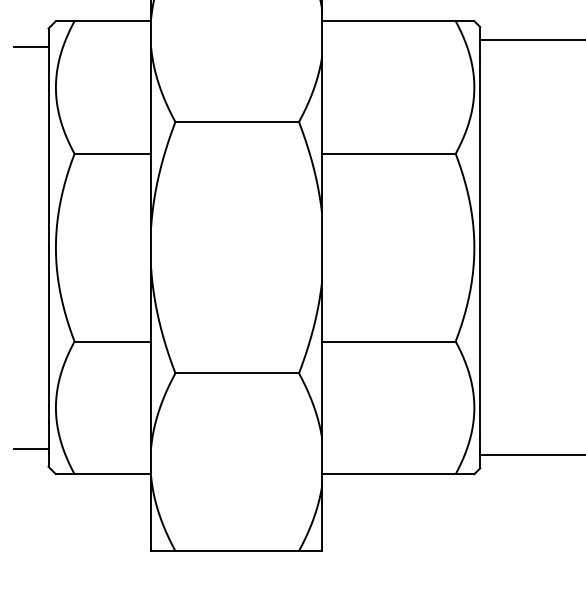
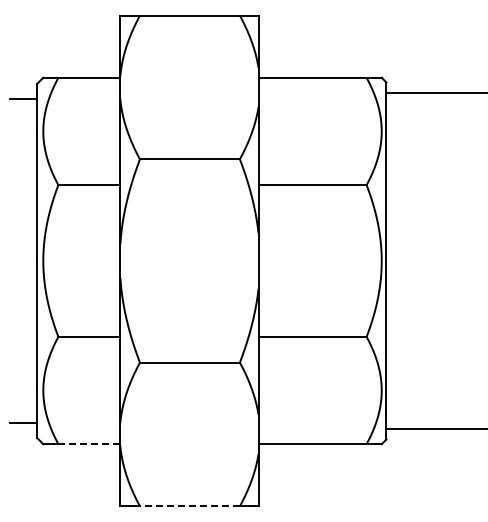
line: (113, 474) -> (89, 444), solid -> dashed
line: (236, 551) -> (189, 506), solid -> dashed

